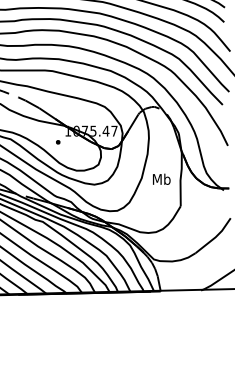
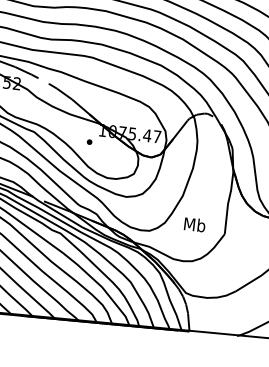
text: (161, 178) -> (194, 223), moved

